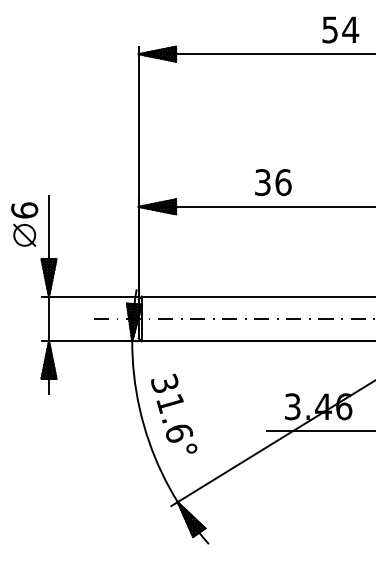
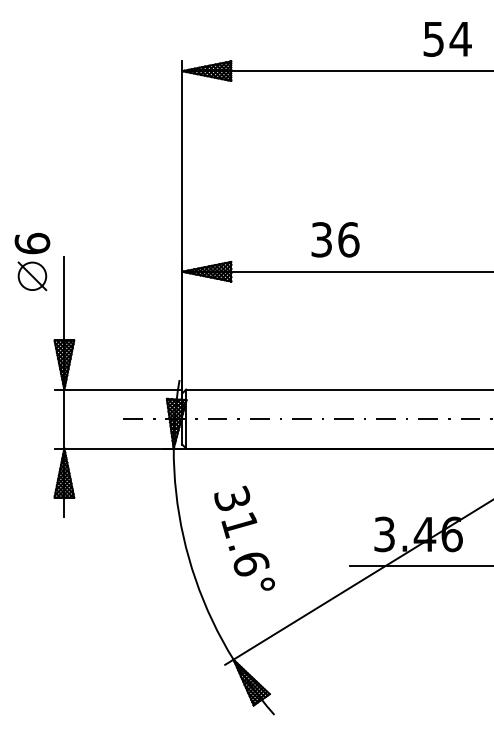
text: (273, 182) -> (335, 239), moved
part: (24, 224) -> (32, 262), moved
text: (174, 413) -> (245, 537), moved

